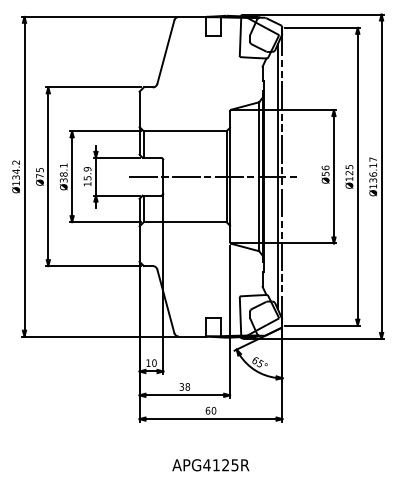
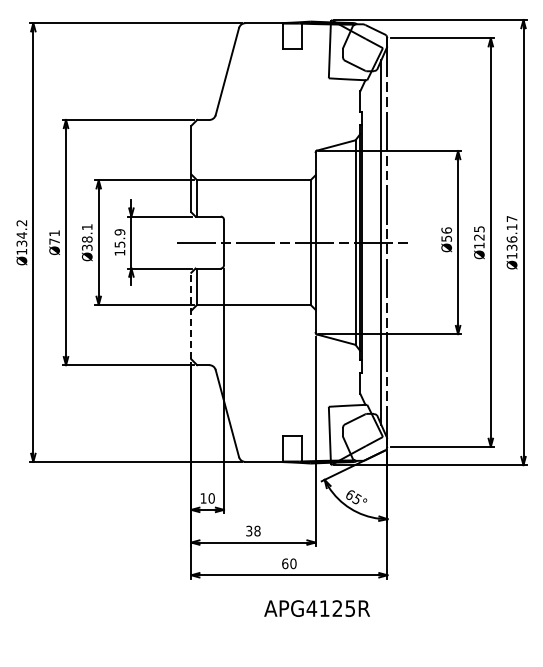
text: (39, 170) -> (54, 233), Ø75 -> Ø71
line: (139, 229) -> (191, 315), solid -> dashed
text: (210, 465) -> (316, 608), moved

